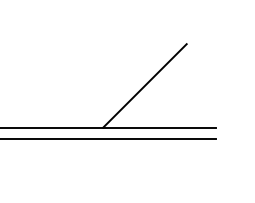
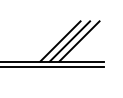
line: (125, 85) -> (60, 41), added
line: (164, 85) -> (79, 41), added

